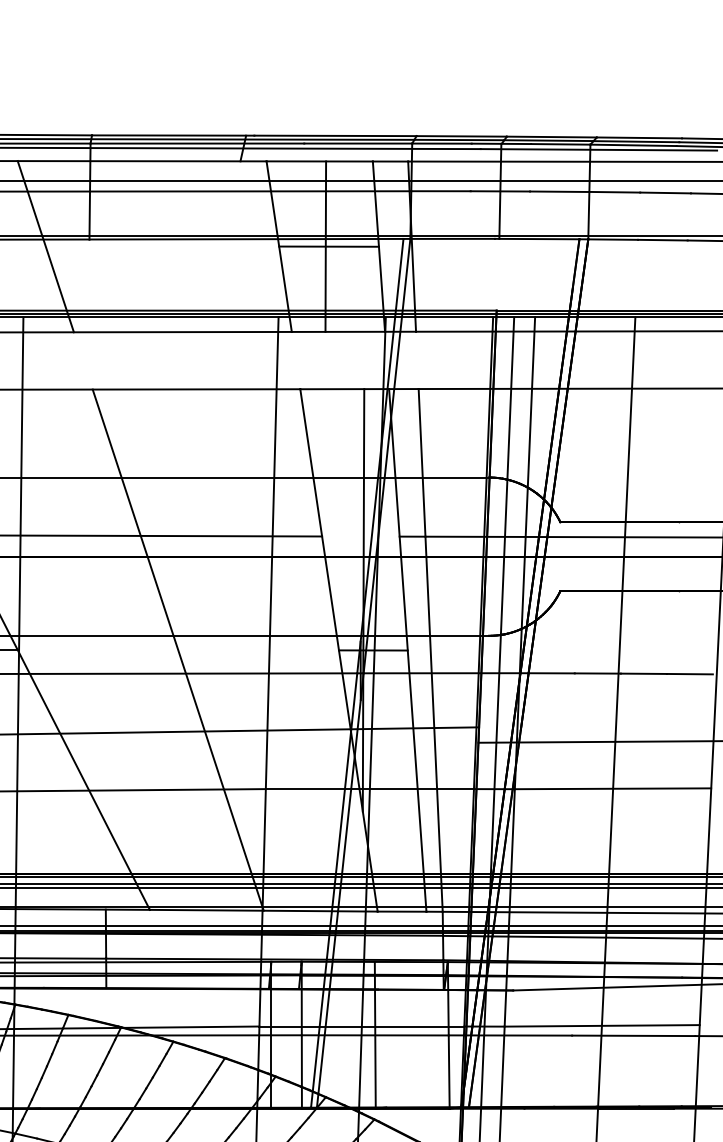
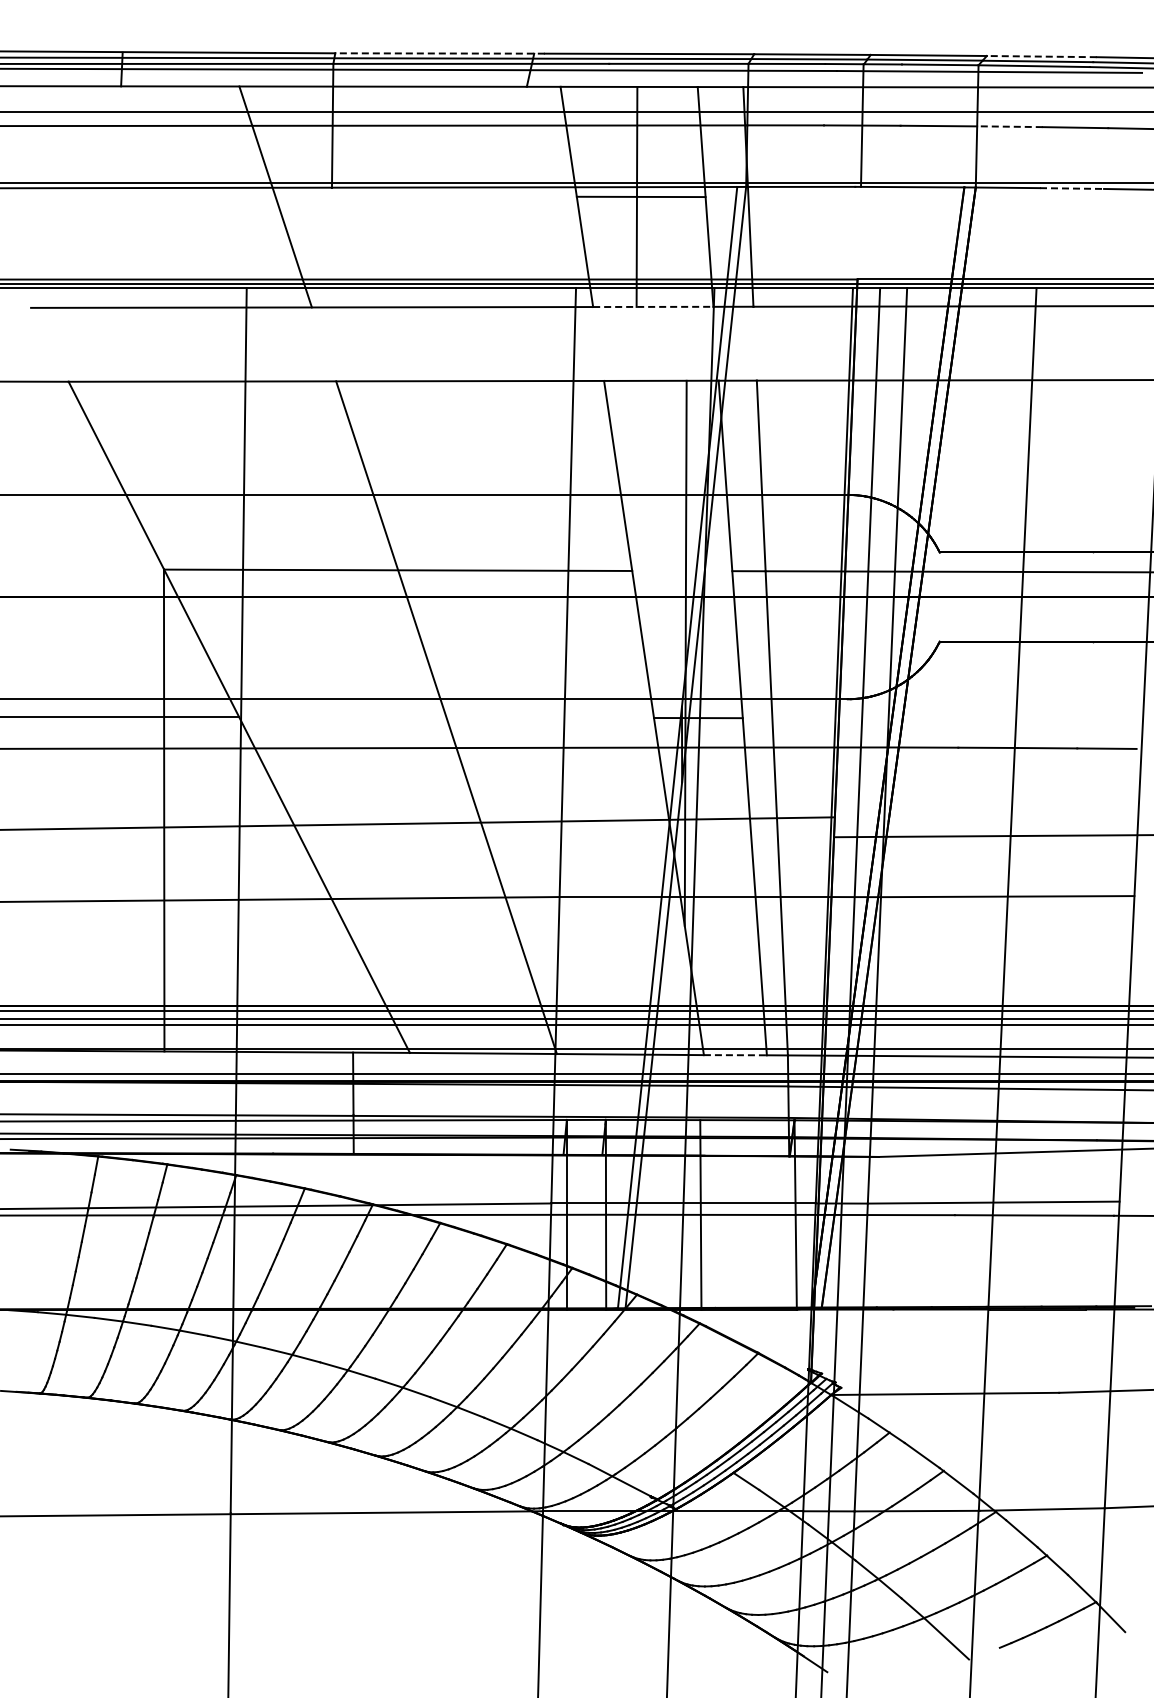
line: (173, 135) -> (440, 53), solid -> dashed
line: (639, 137) -> (1041, 56), solid -> dashed
line: (614, 192) -> (1009, 126), solid -> dashed
line: (663, 240) -> (1072, 188), solid -> dashed
line: (338, 331) -> (653, 306), solid -> dashed
line: (402, 911) -> (735, 1055), solid -> dashed

